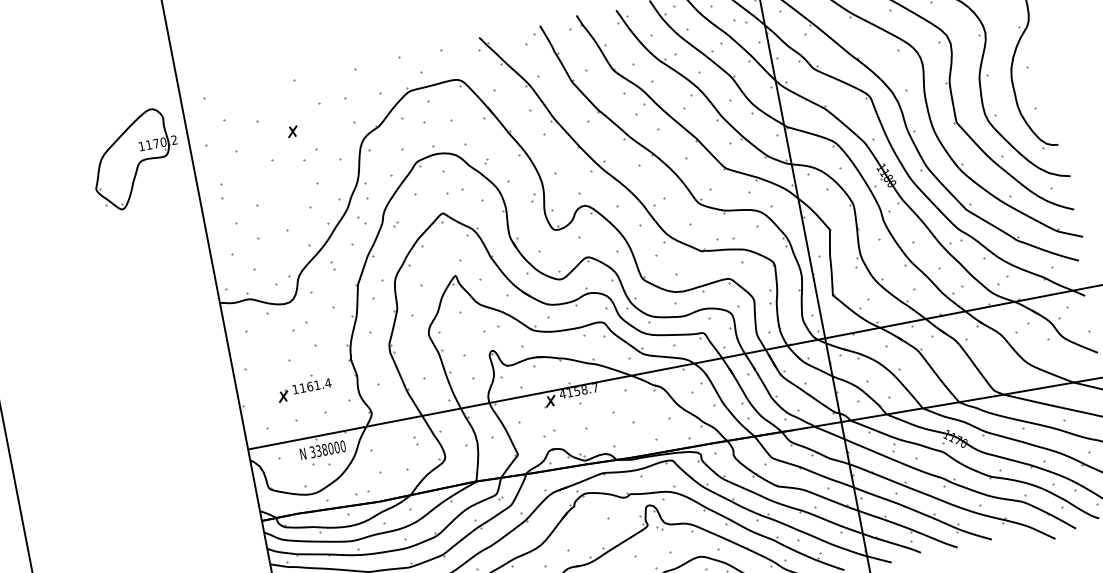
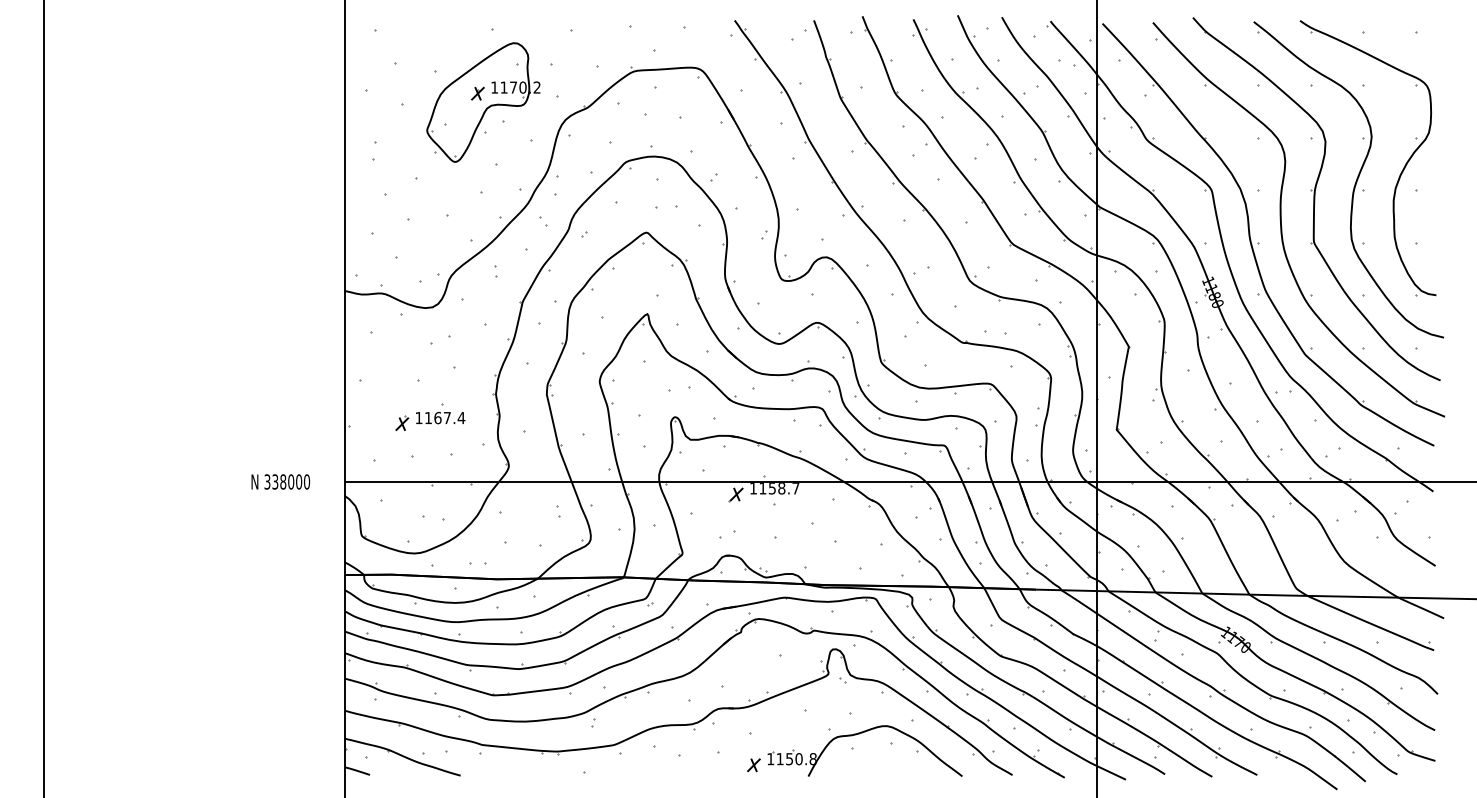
part: (135, 159) -> (483, 102), moved
text: (317, 385) -> (447, 418), 1161.4 -> 1167.4
text: (562, 394) -> (753, 488), 4158.7 -> 1158.7
text: (322, 449) -> (280, 481), moved

